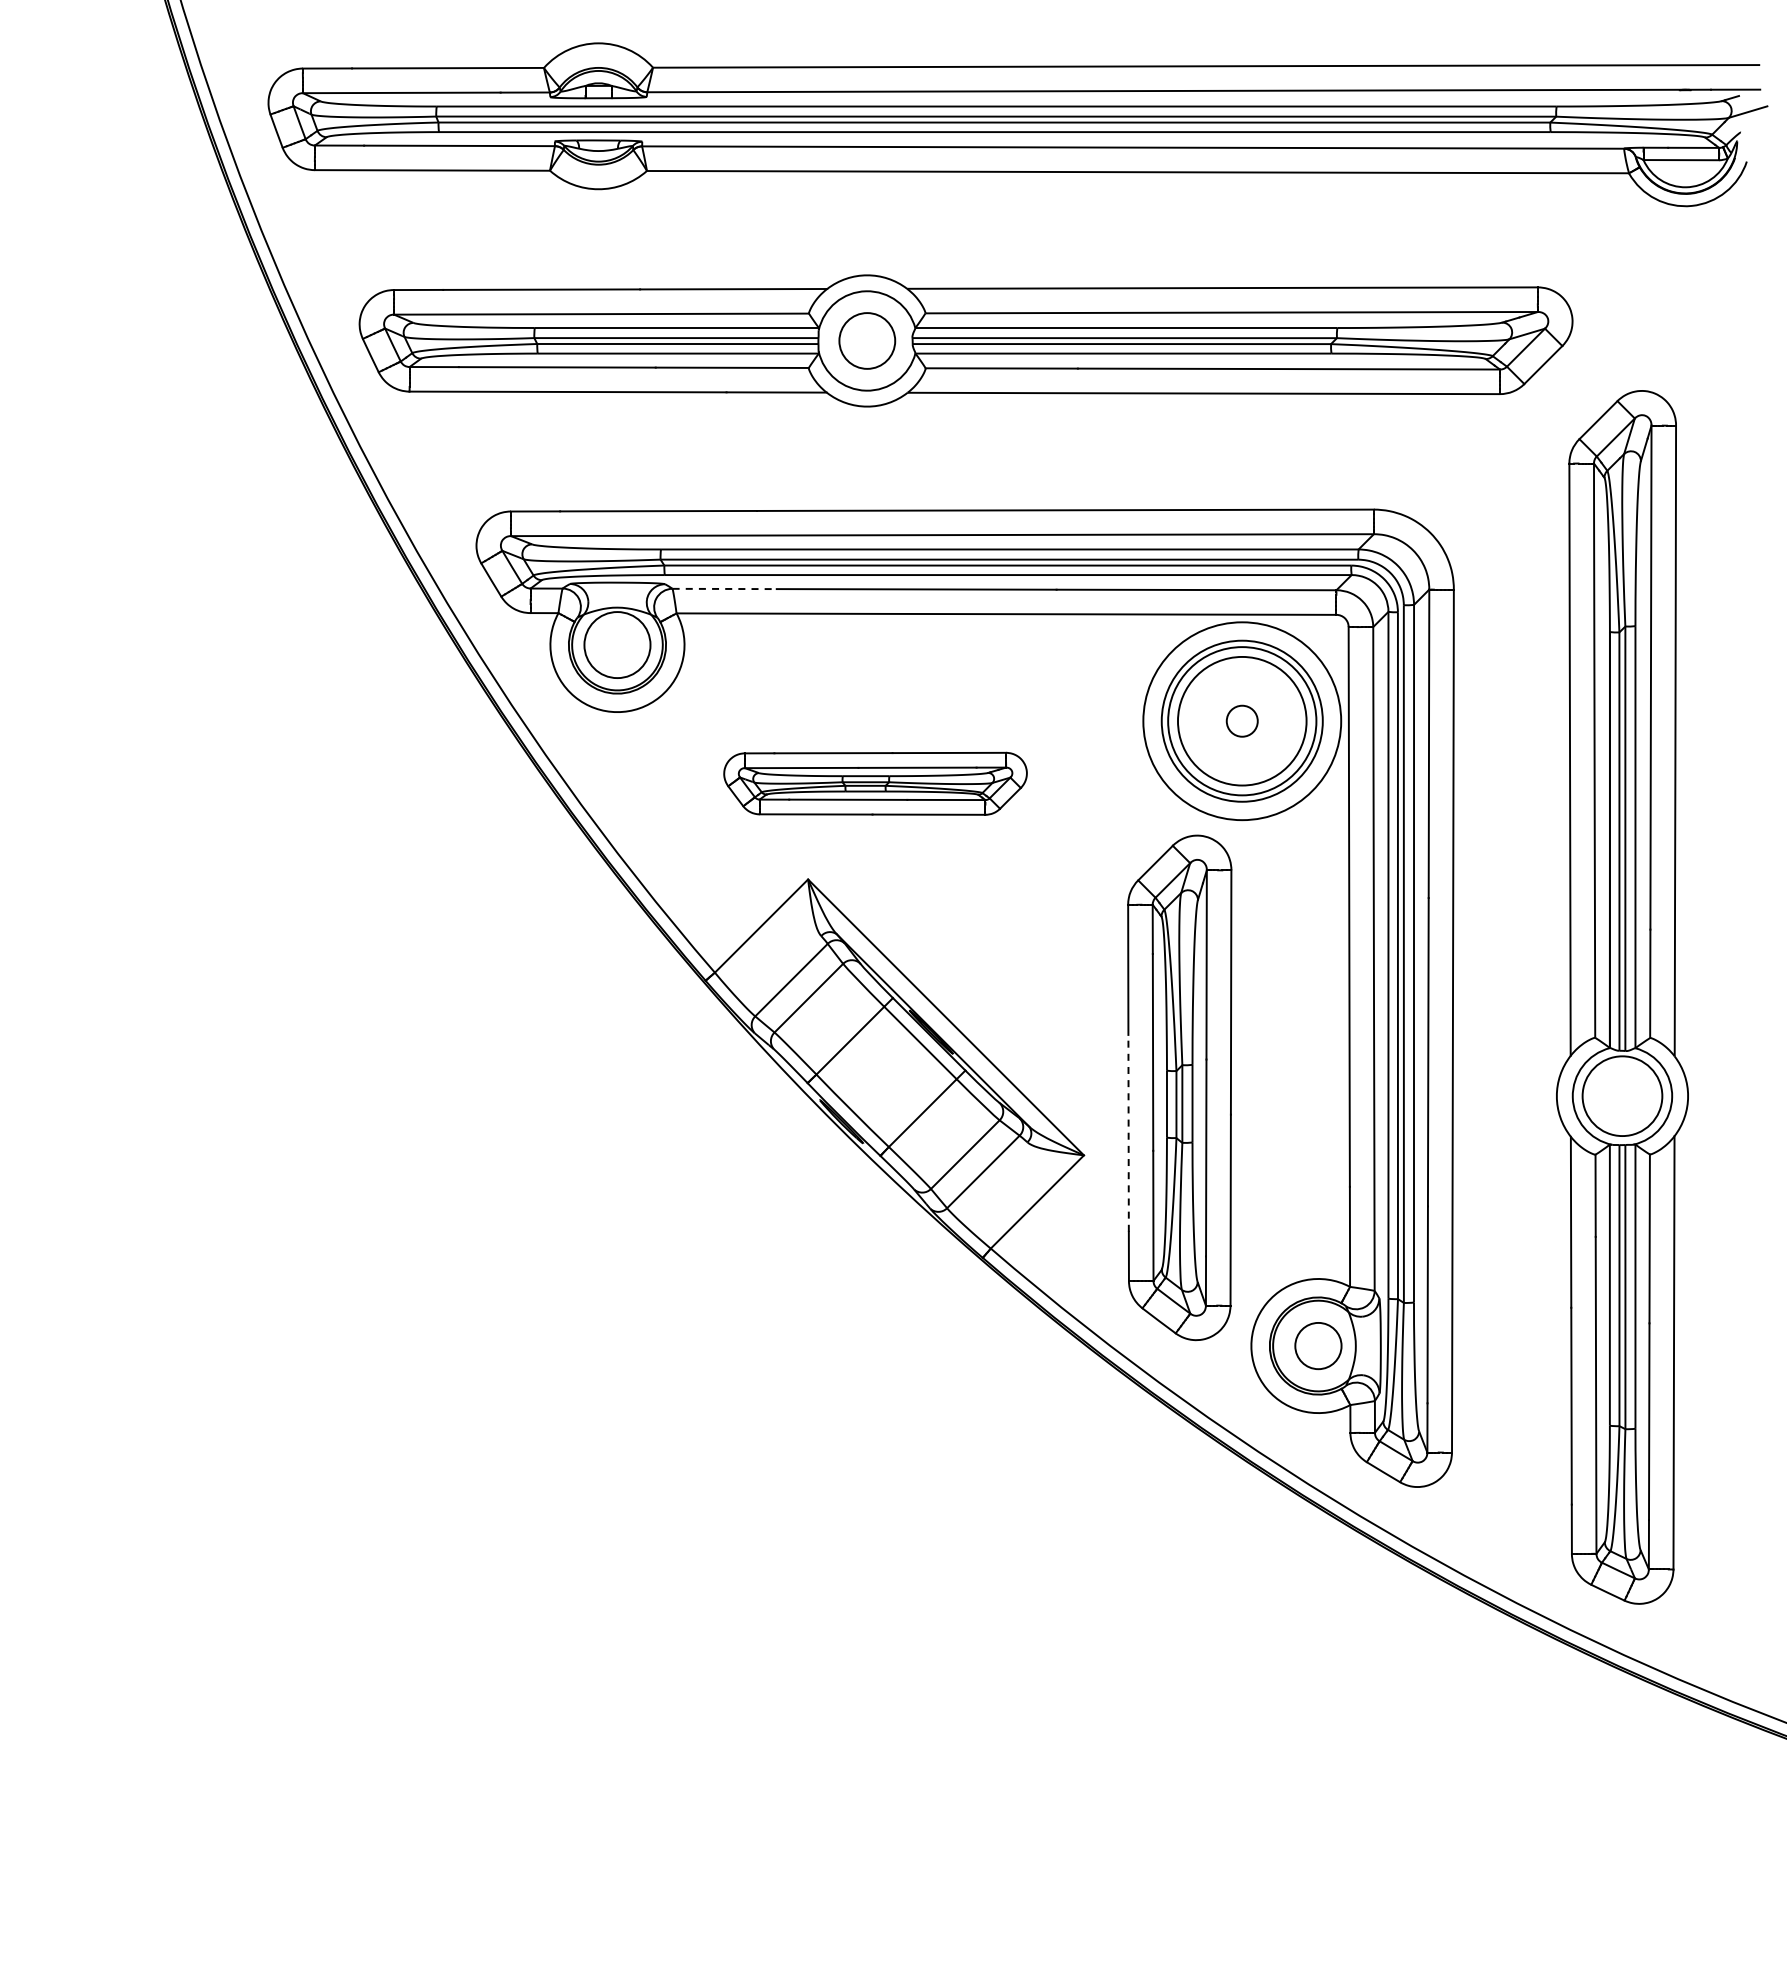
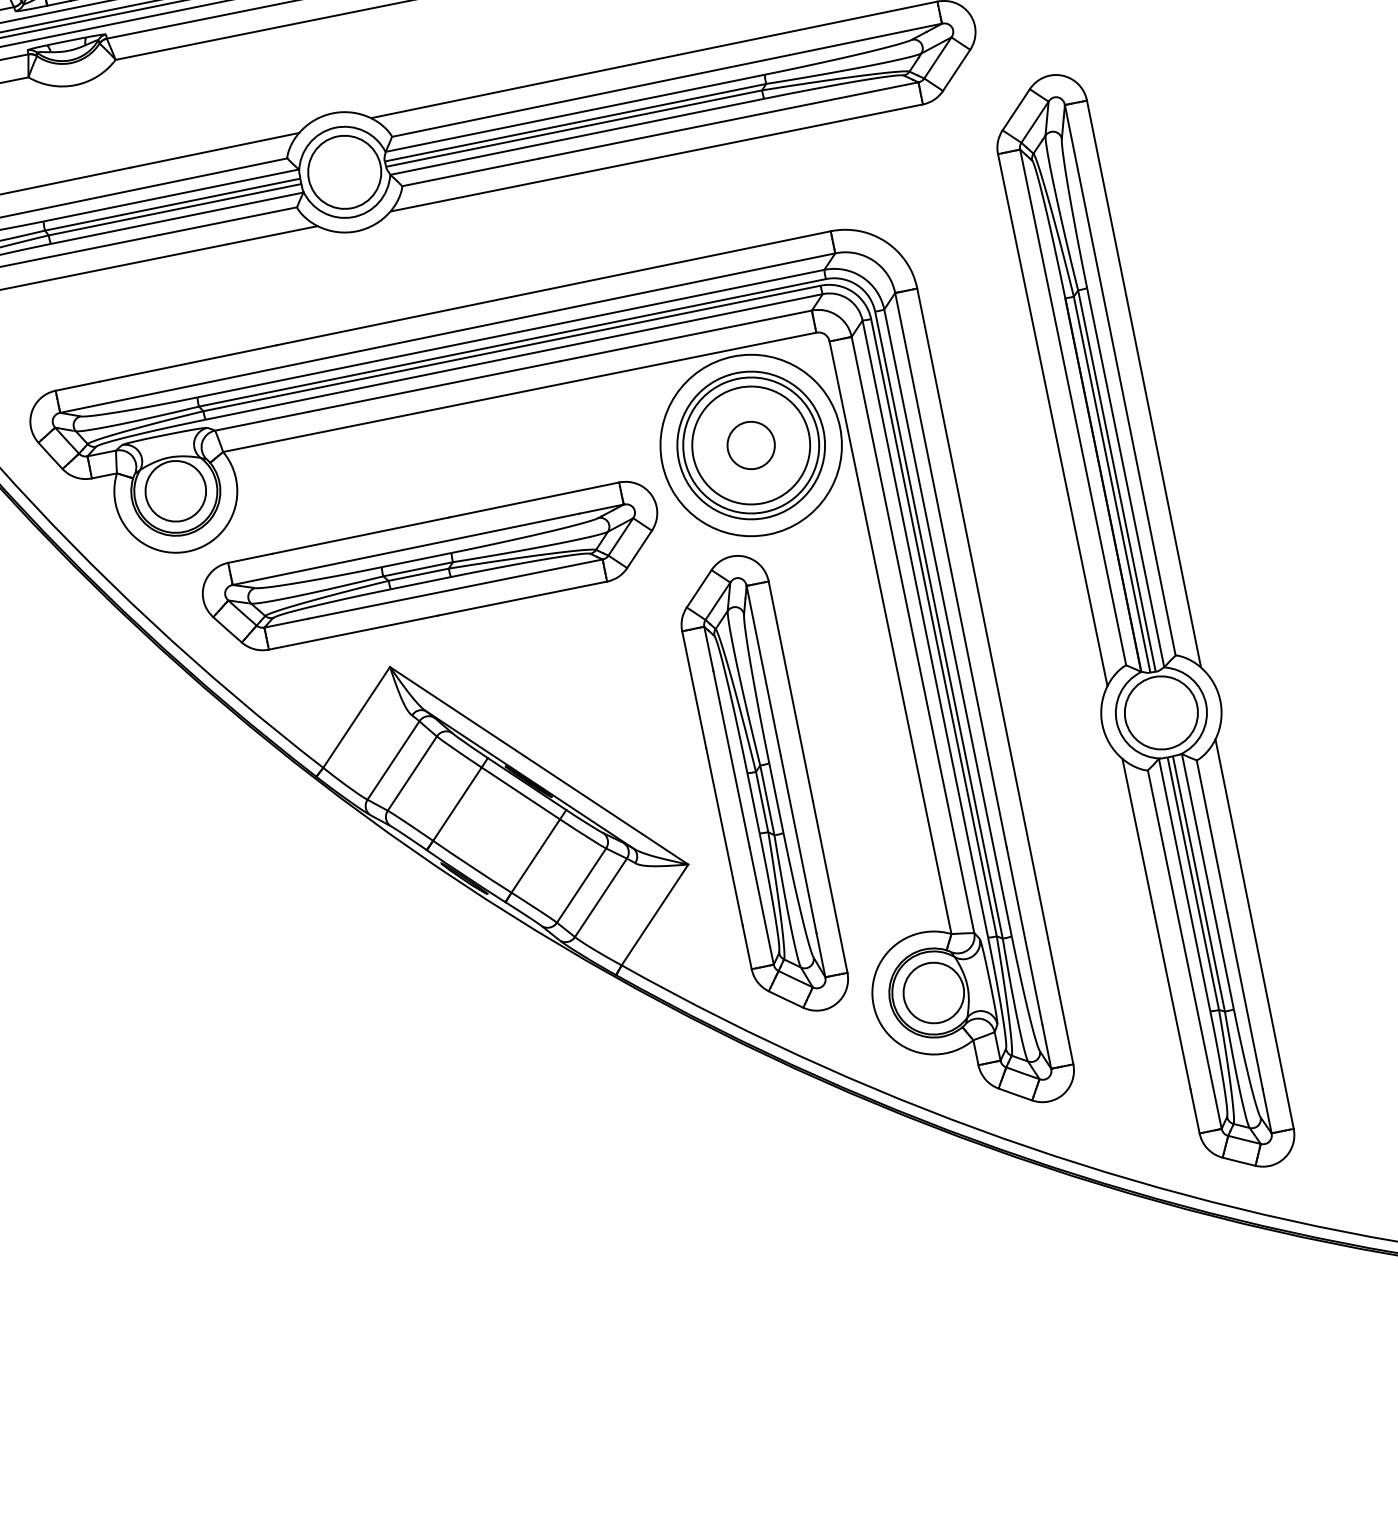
circle: (867, 340) -> (344, 171), size x1.43
line: (725, 588) -> (262, 420), dashed -> solid
circle: (1242, 721) -> (751, 445), size x1.67
part: (875, 783) -> (433, 568), size x1.67
line: (1128, 1132) -> (724, 835), dashed -> solid
circle: (1318, 1346) -> (934, 993), size x1.43

